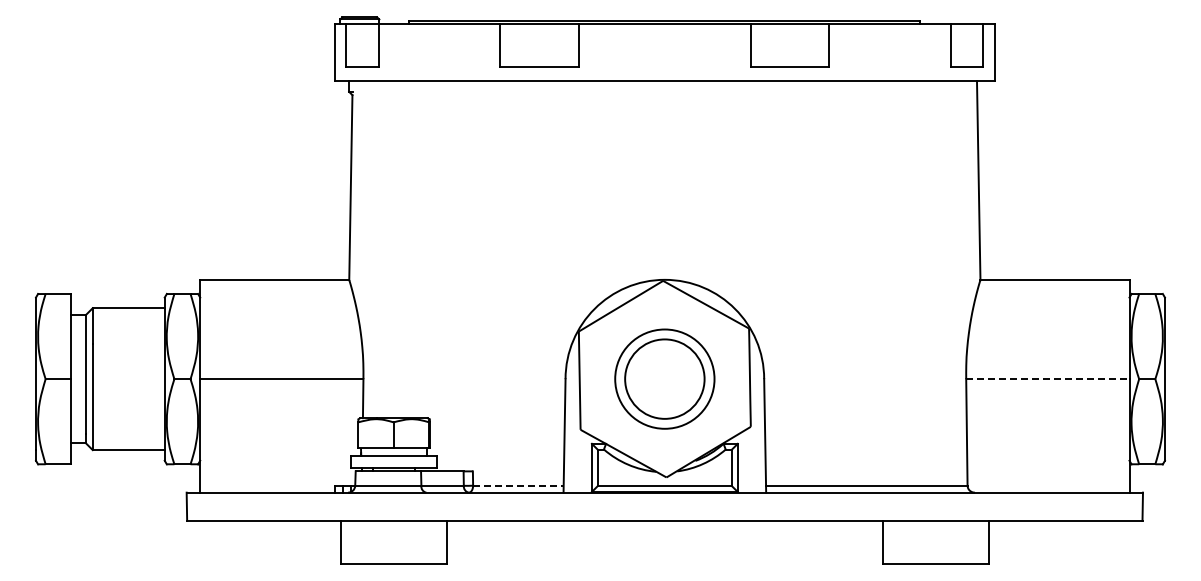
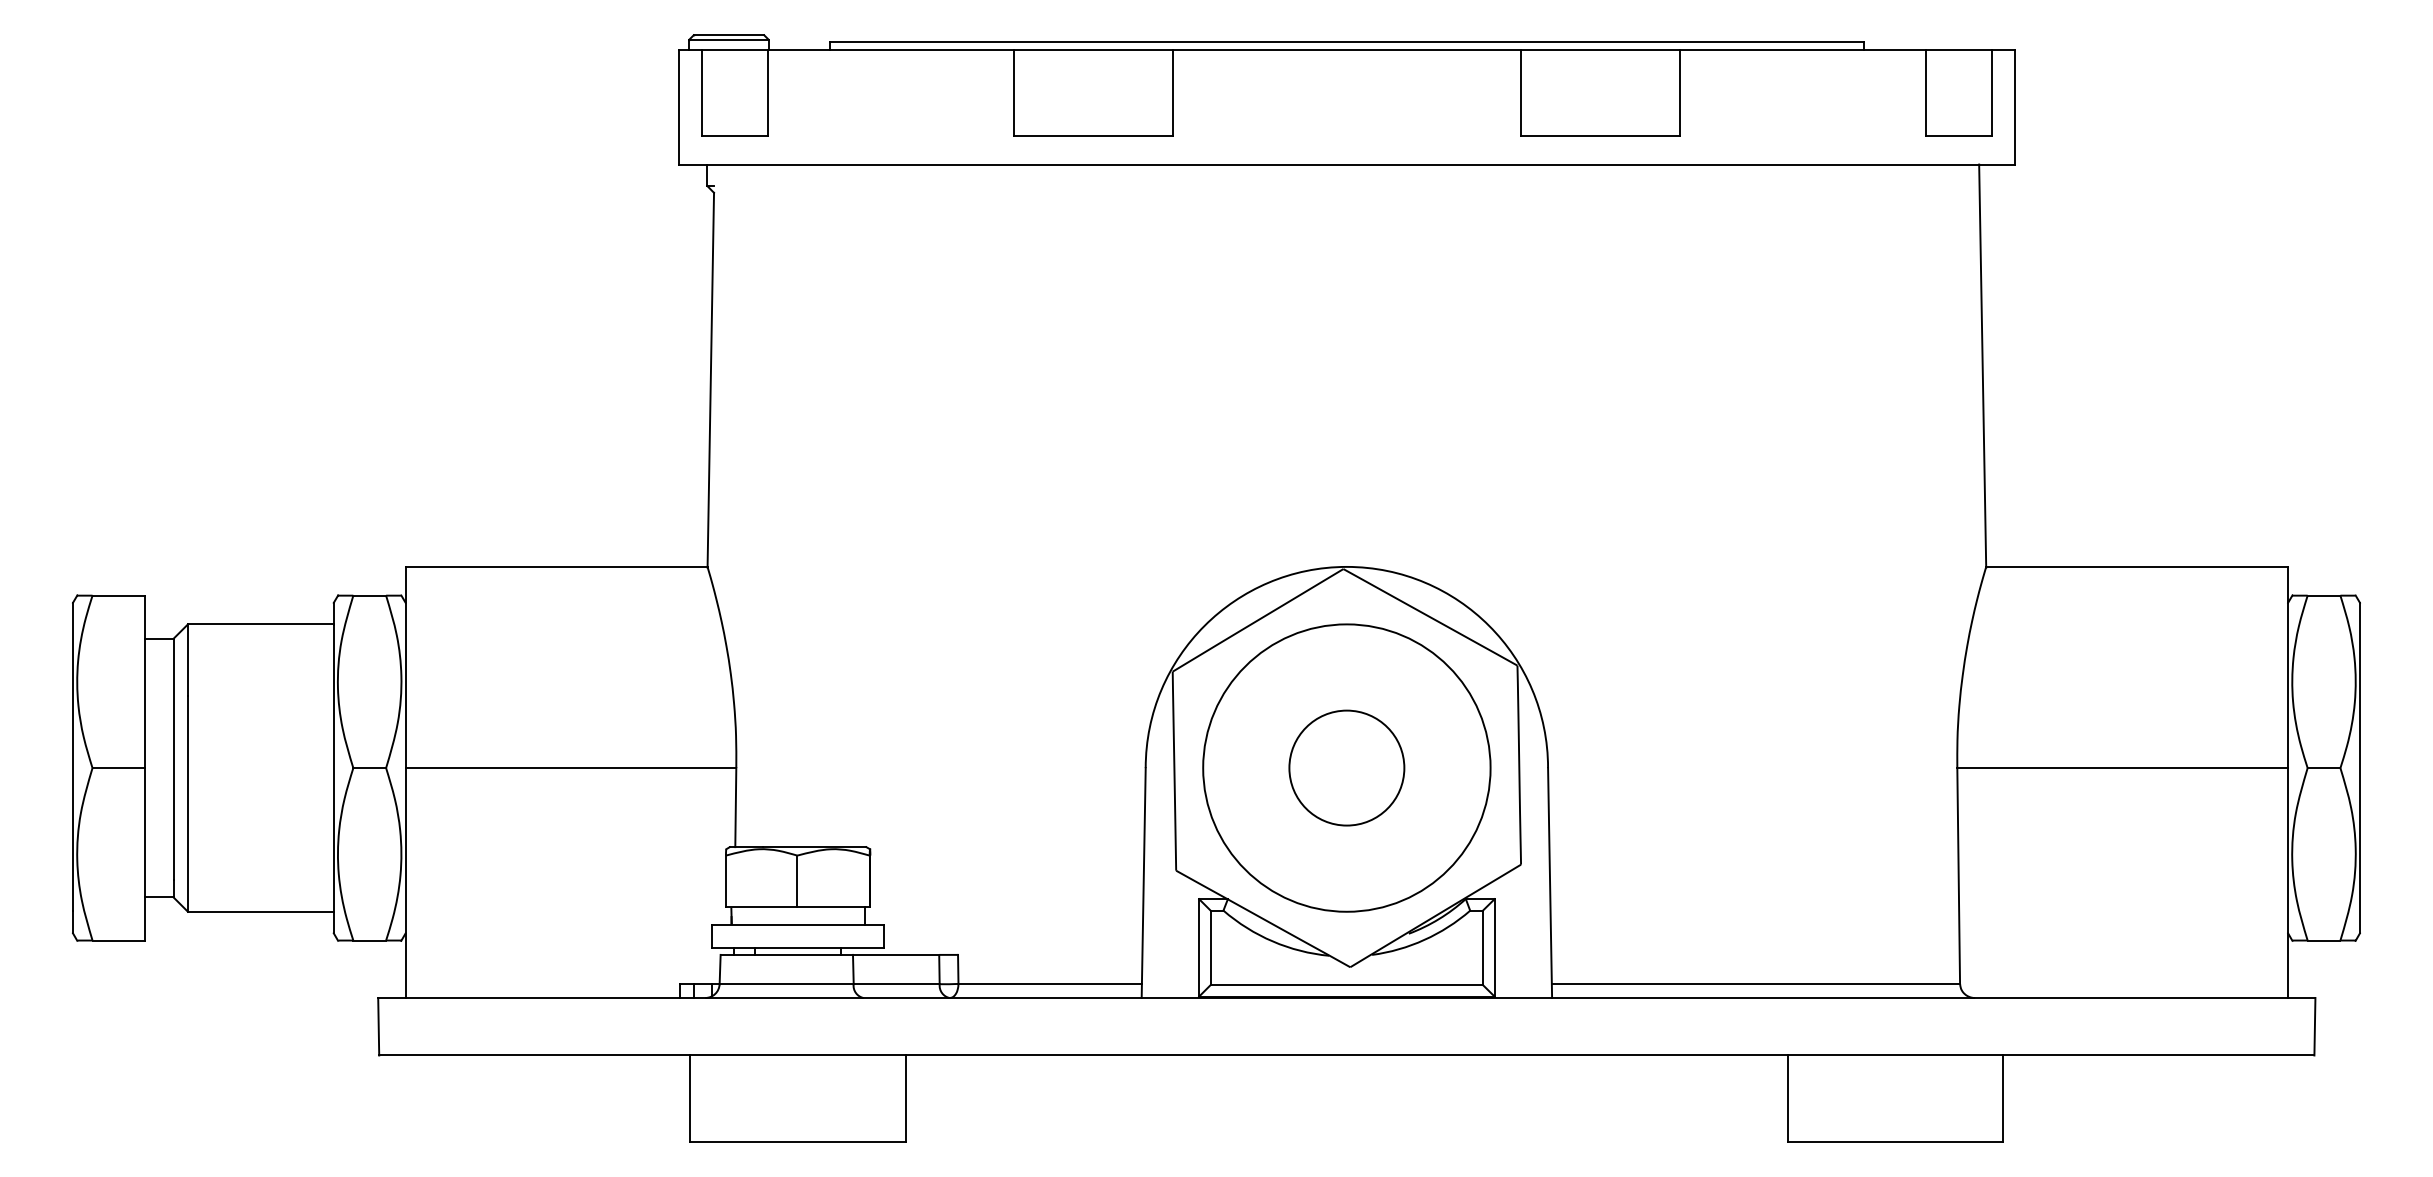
circle: (664, 378) -> (1346, 766), size x0.71
circle: (664, 379) -> (1346, 768), size x1.43
line: (1047, 379) -> (2121, 768), dashed -> solid
line: (518, 485) -> (1050, 983), dashed -> solid

